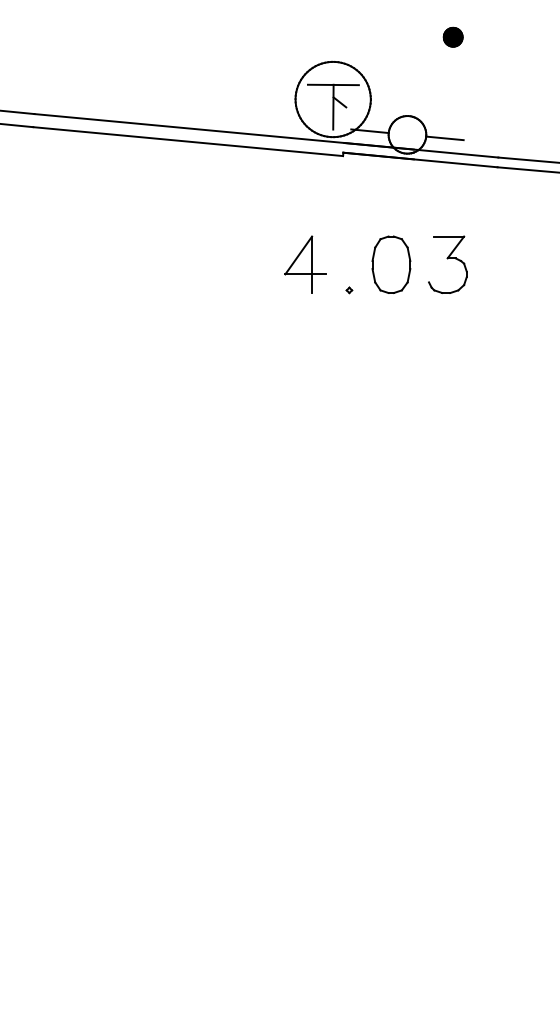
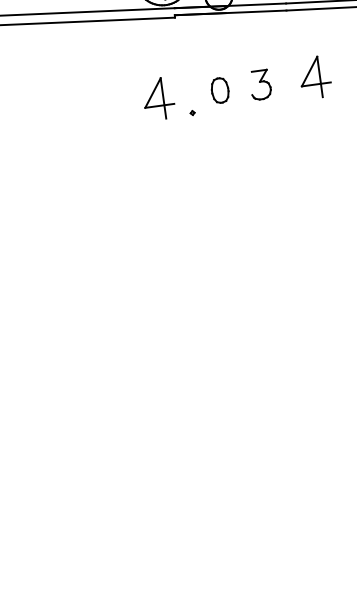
part: (391, 264) -> (220, 90), size x0.6
part: (447, 264) -> (260, 84), size x0.7
part: (524, 264) -> (315, 77), added

